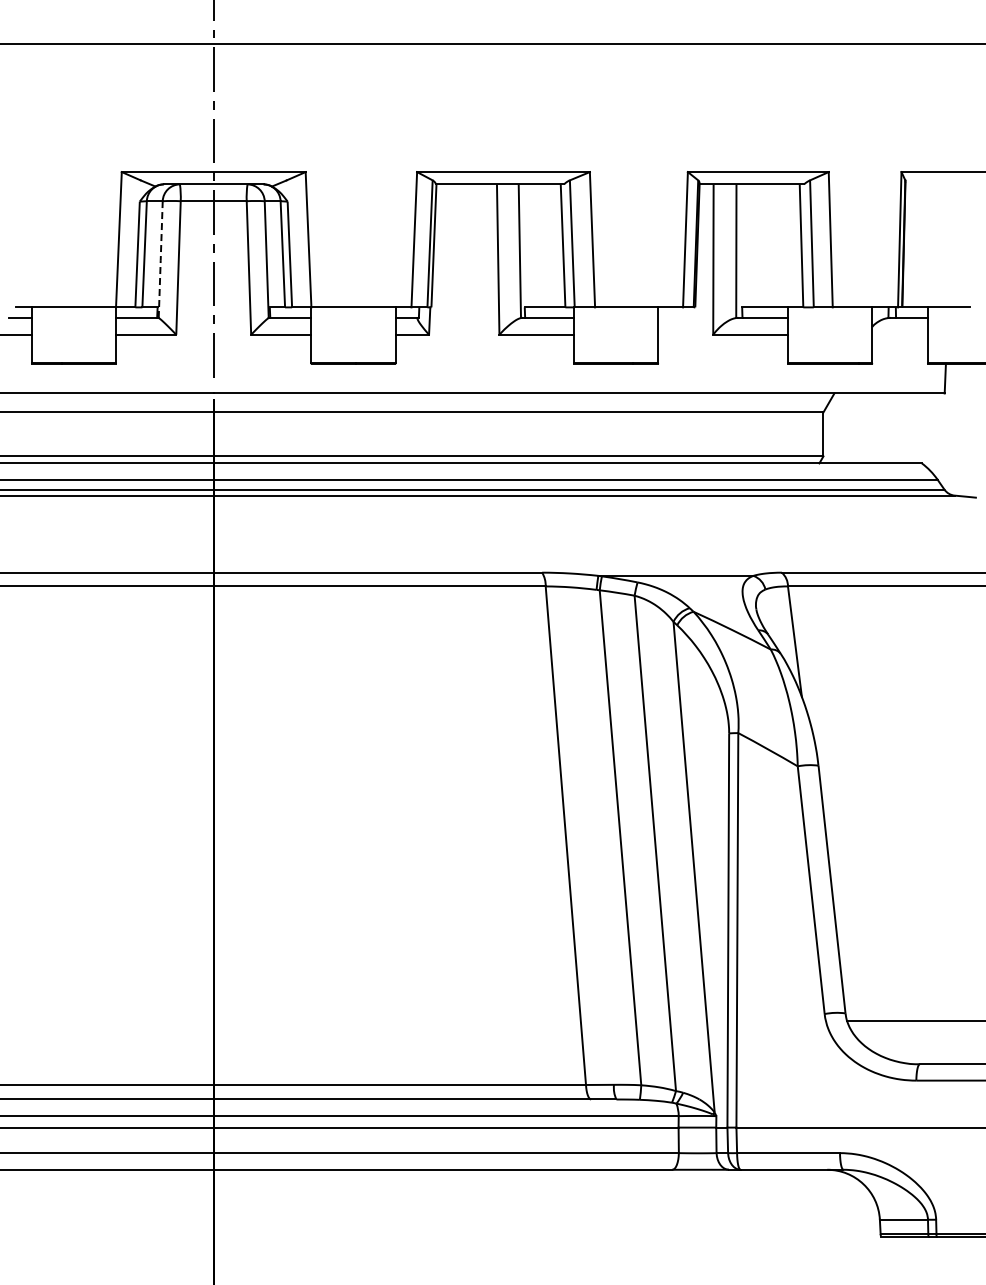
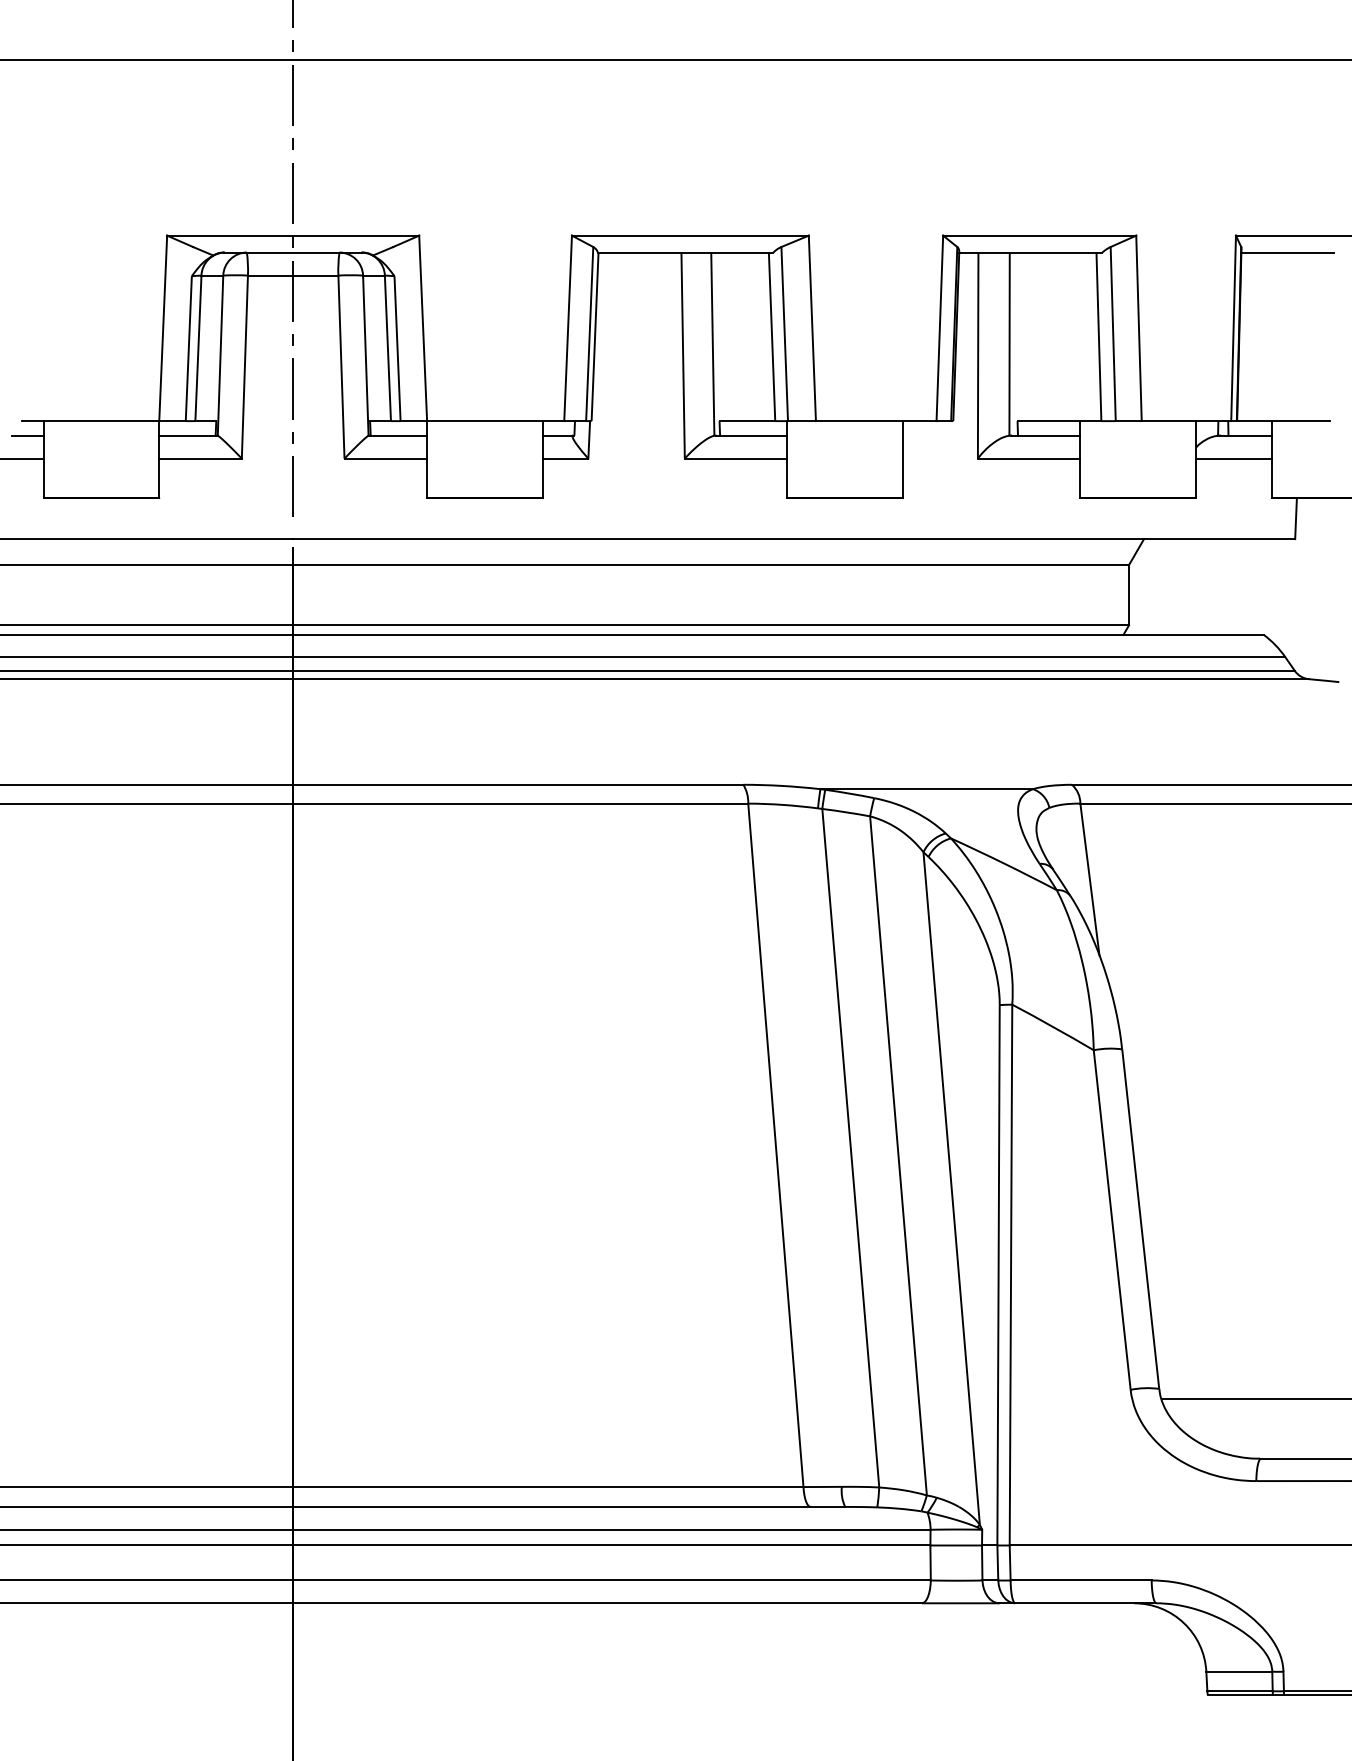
line: (938, 184) -> (1286, 252), added
line: (160, 260) -> (220, 356), dashed -> solid
line: (899, 334) -> (1233, 458), added

